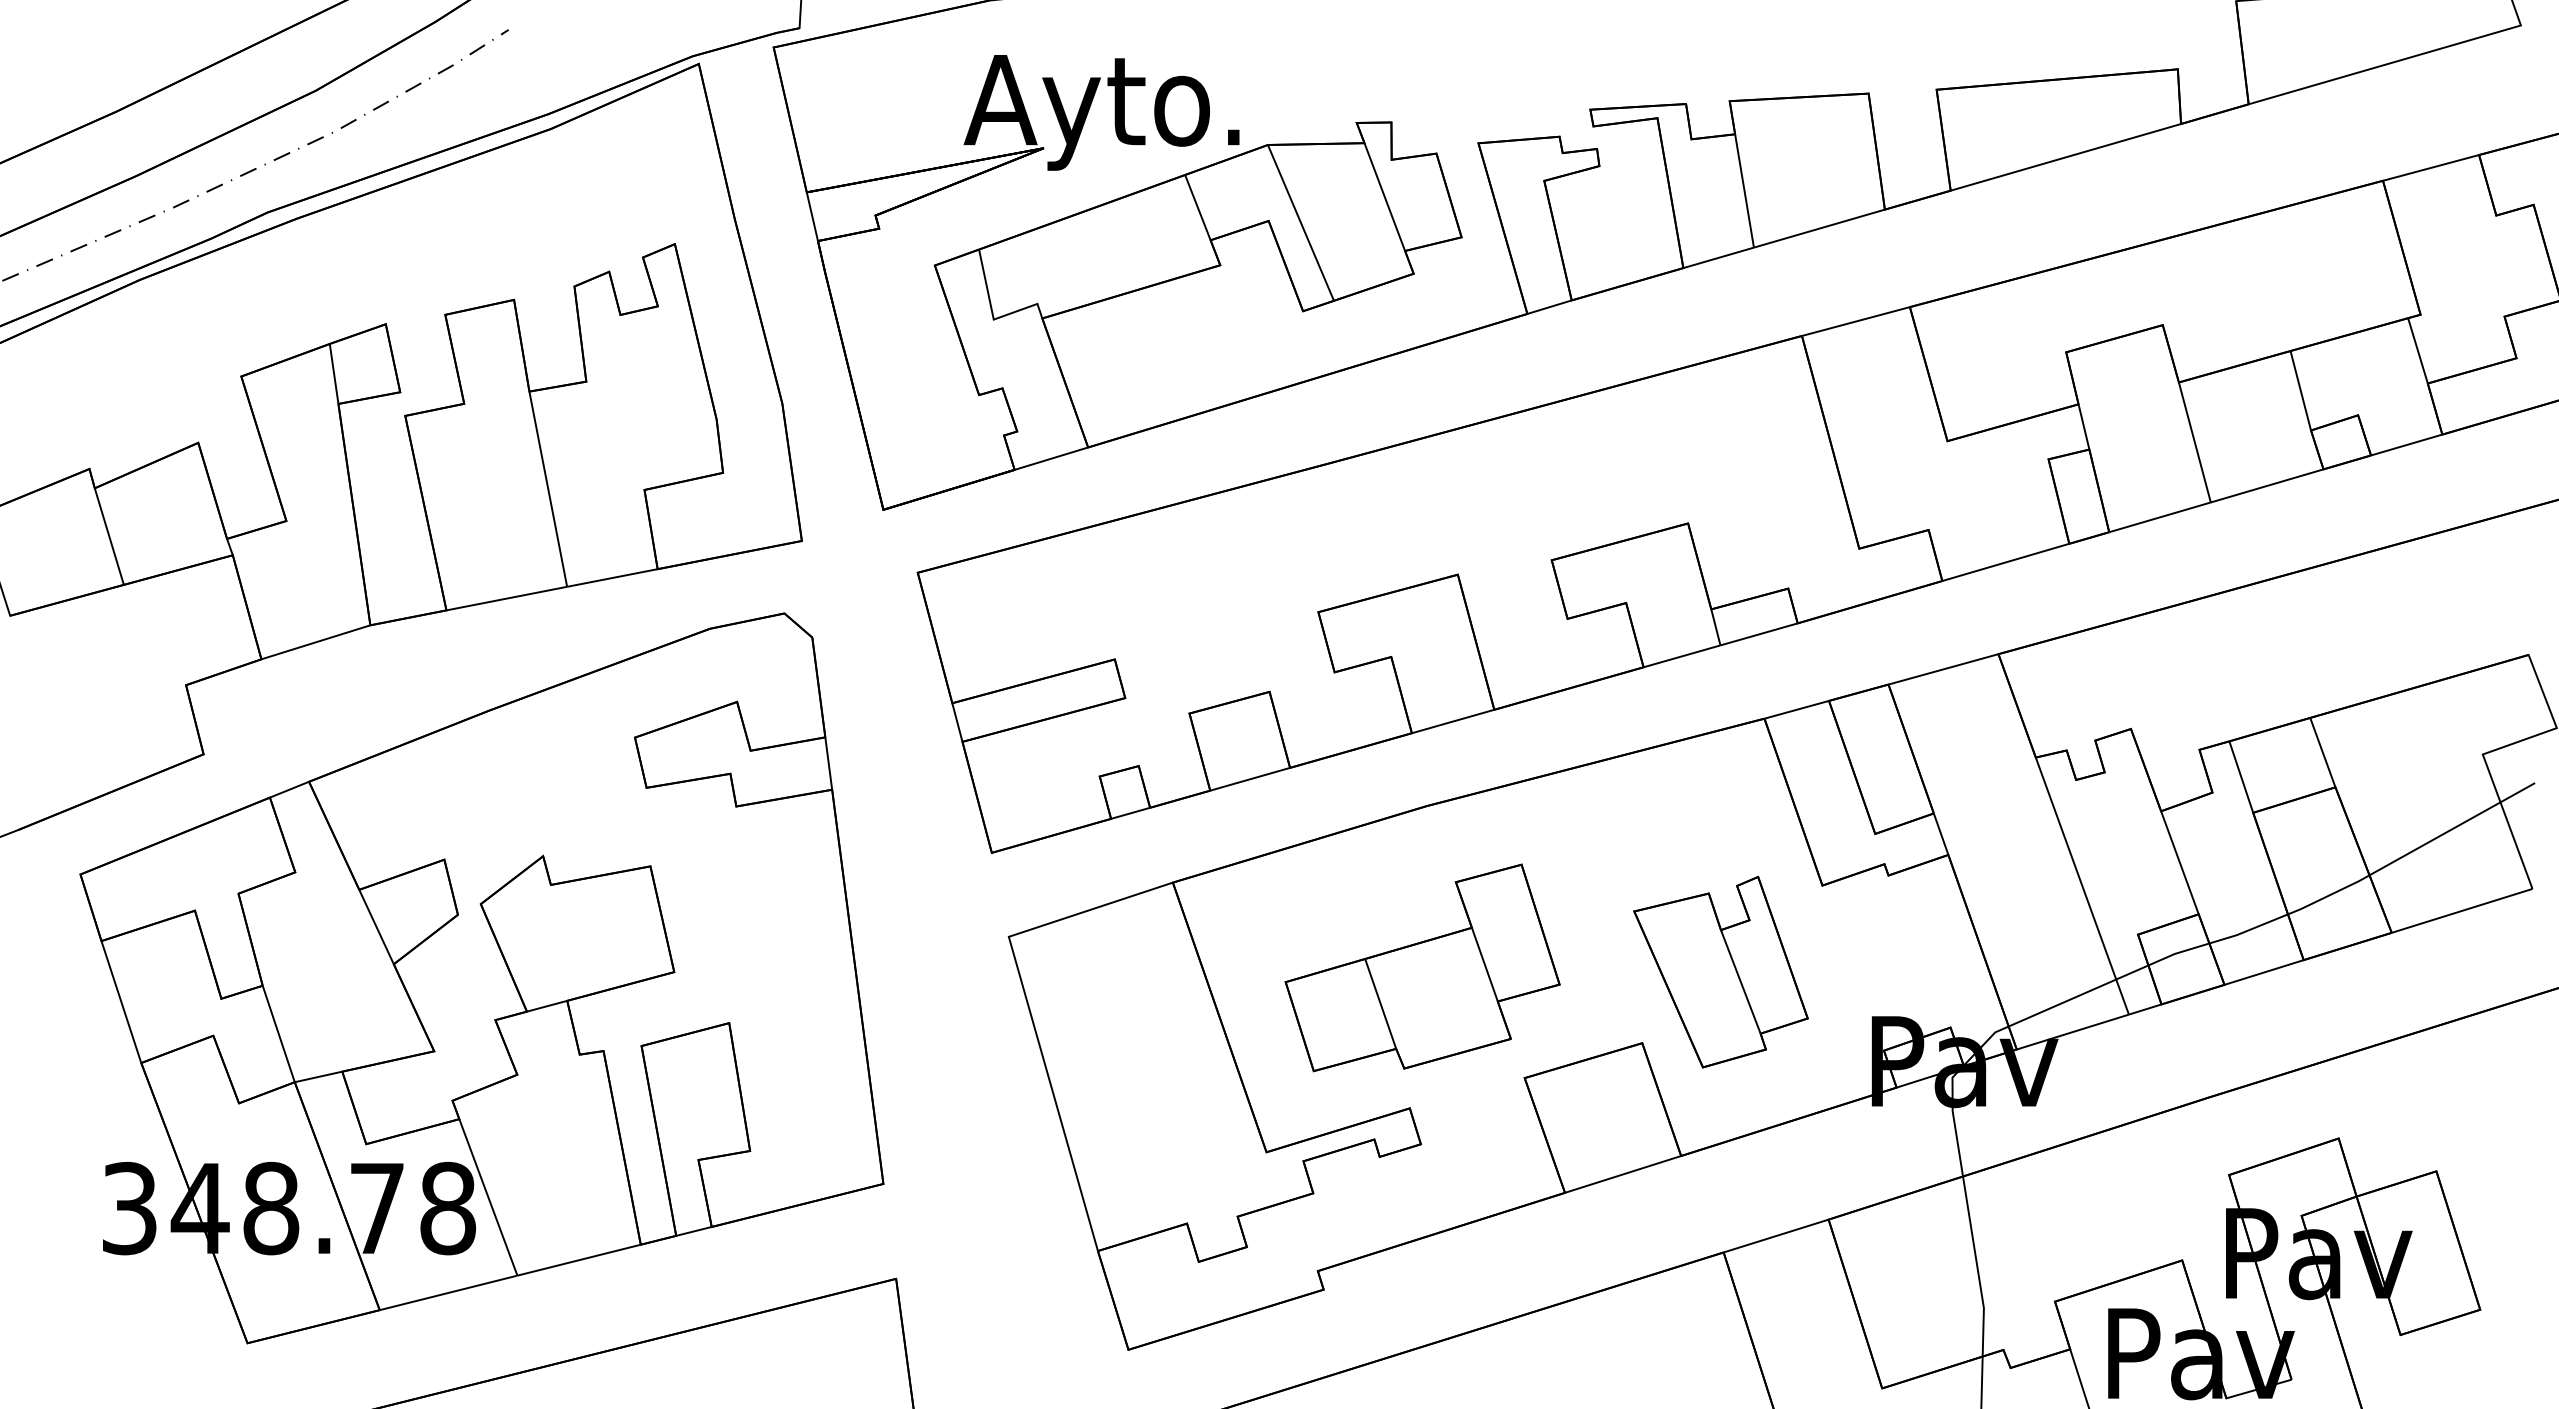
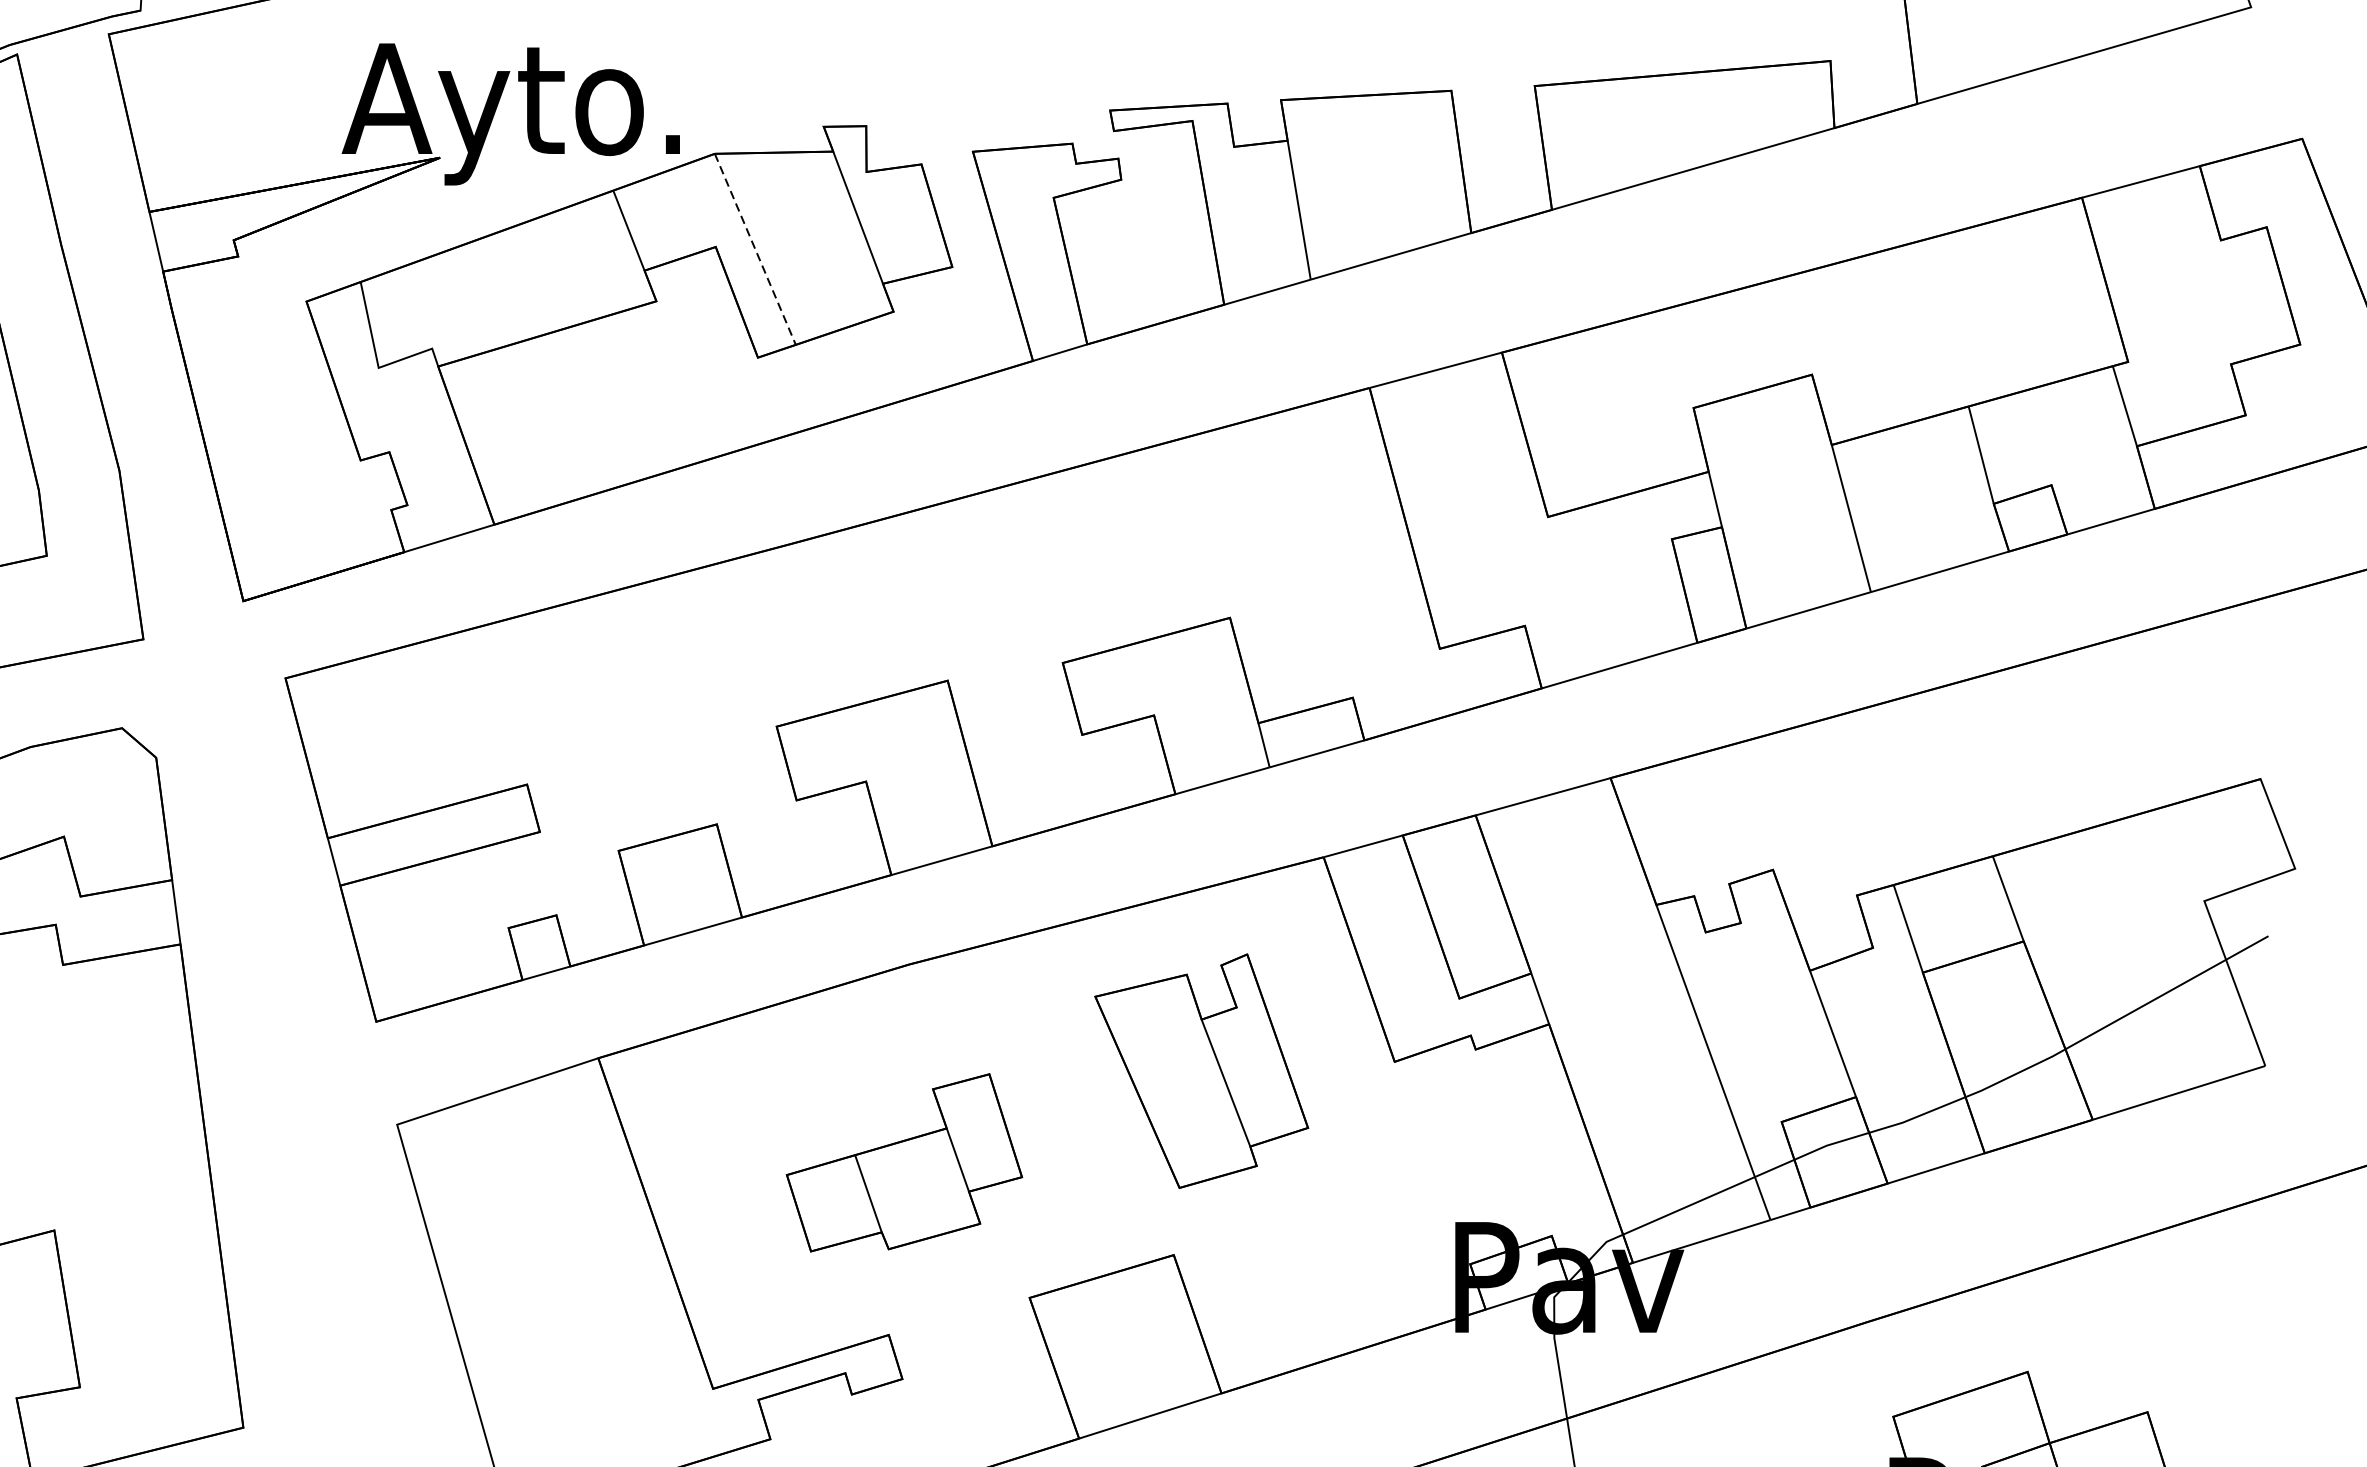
line: (1300, 222) -> (754, 248), solid -> dashed
part: (1422, 967) -> (904, 1162), size x0.7
part: (1720, 971) -> (1201, 1070), moved

